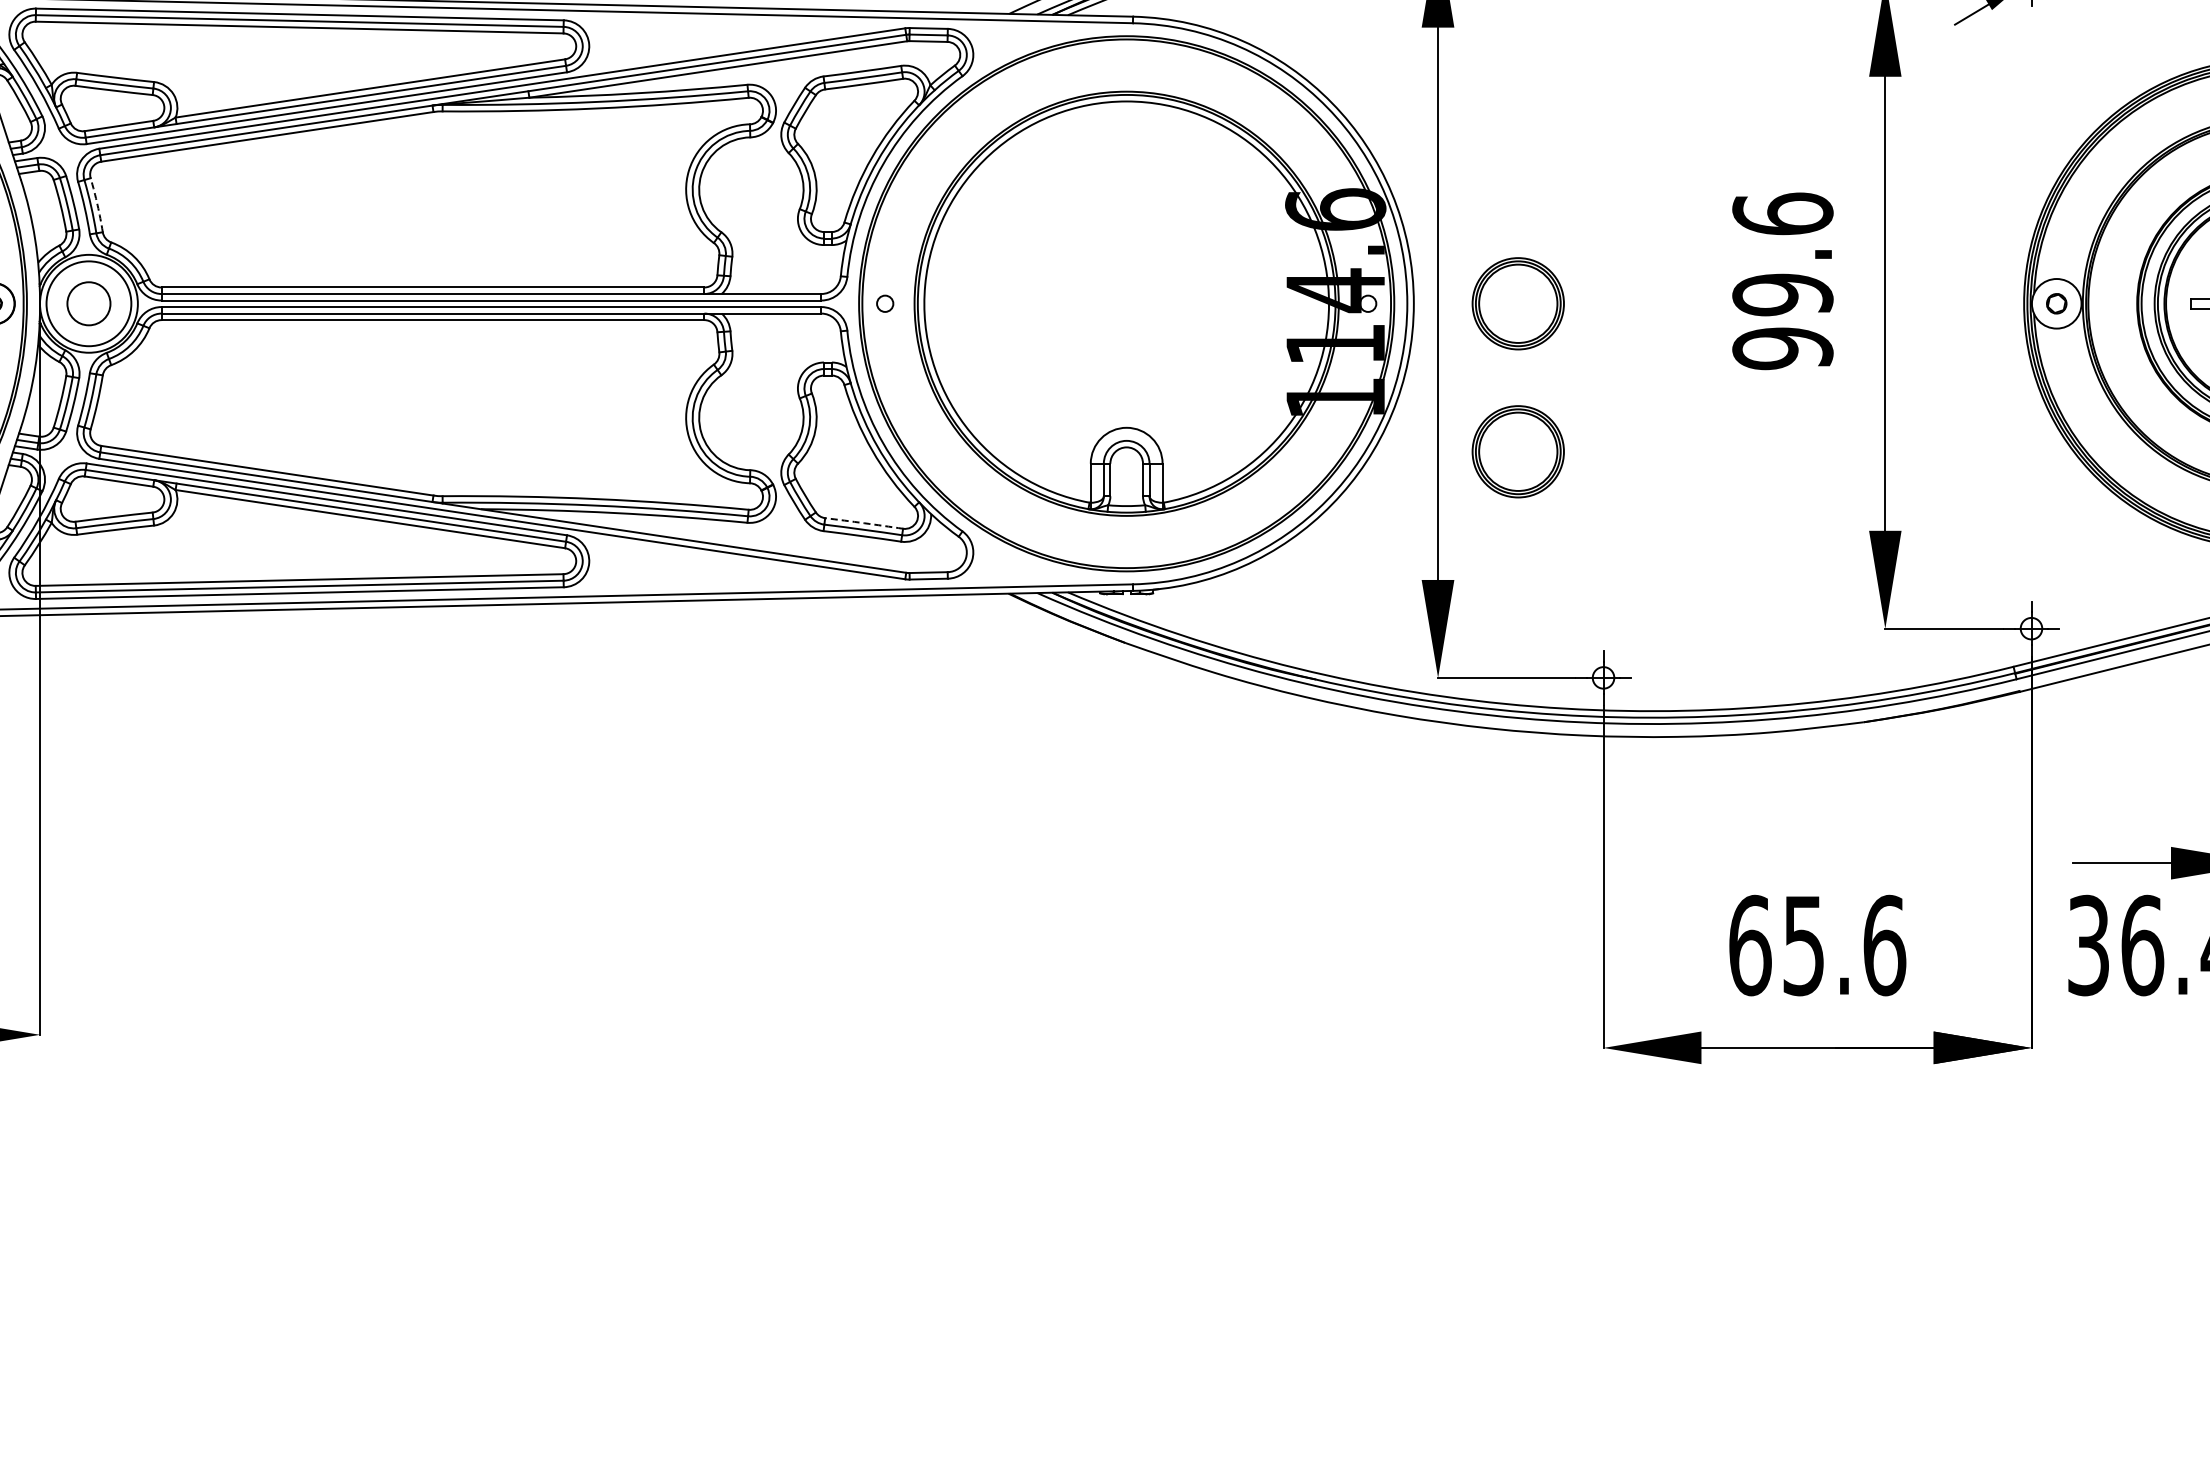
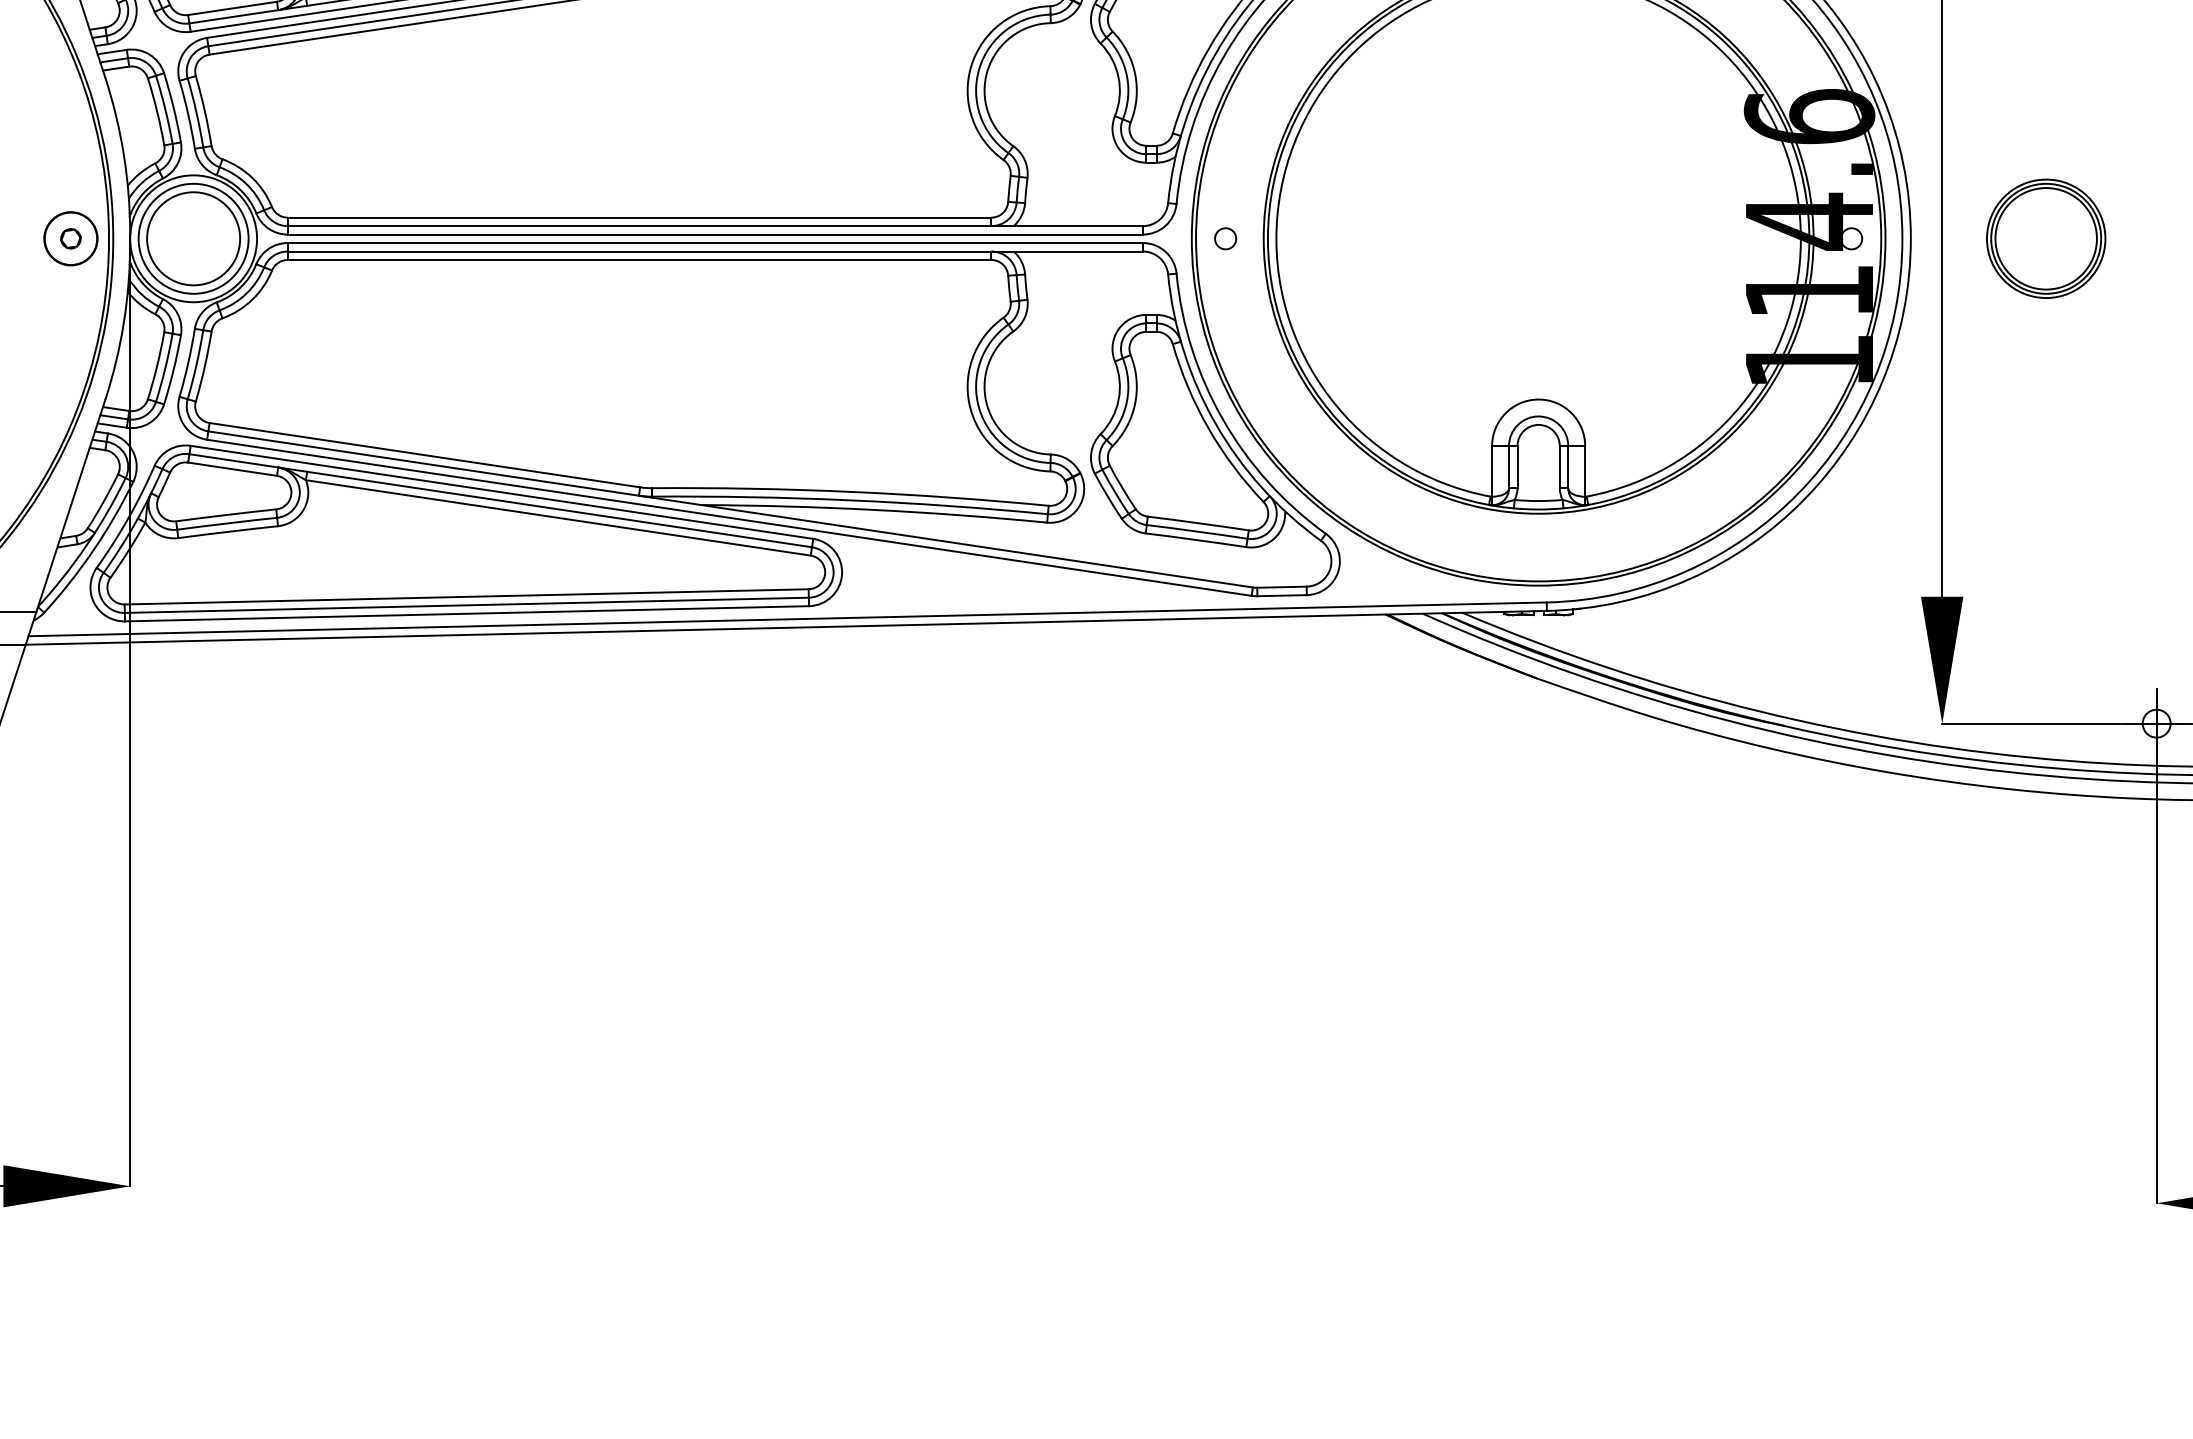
arc: (97, 205) -> (204, 111), dashed -> solid
circle: (88, 303) -> (193, 238), size x1.67
part: (1517, 451) -> (2045, 430), removed
arc: (864, 523) -> (1198, 523), dashed -> solid

